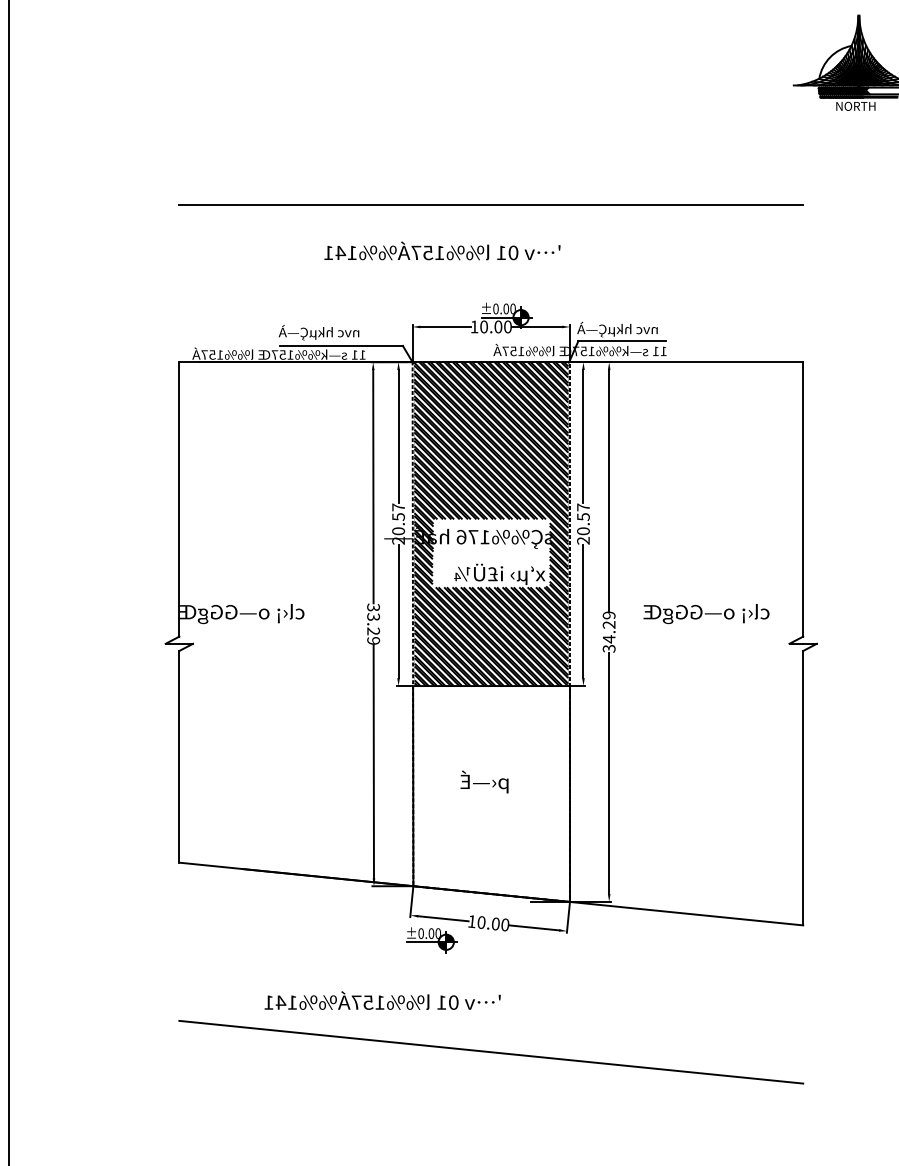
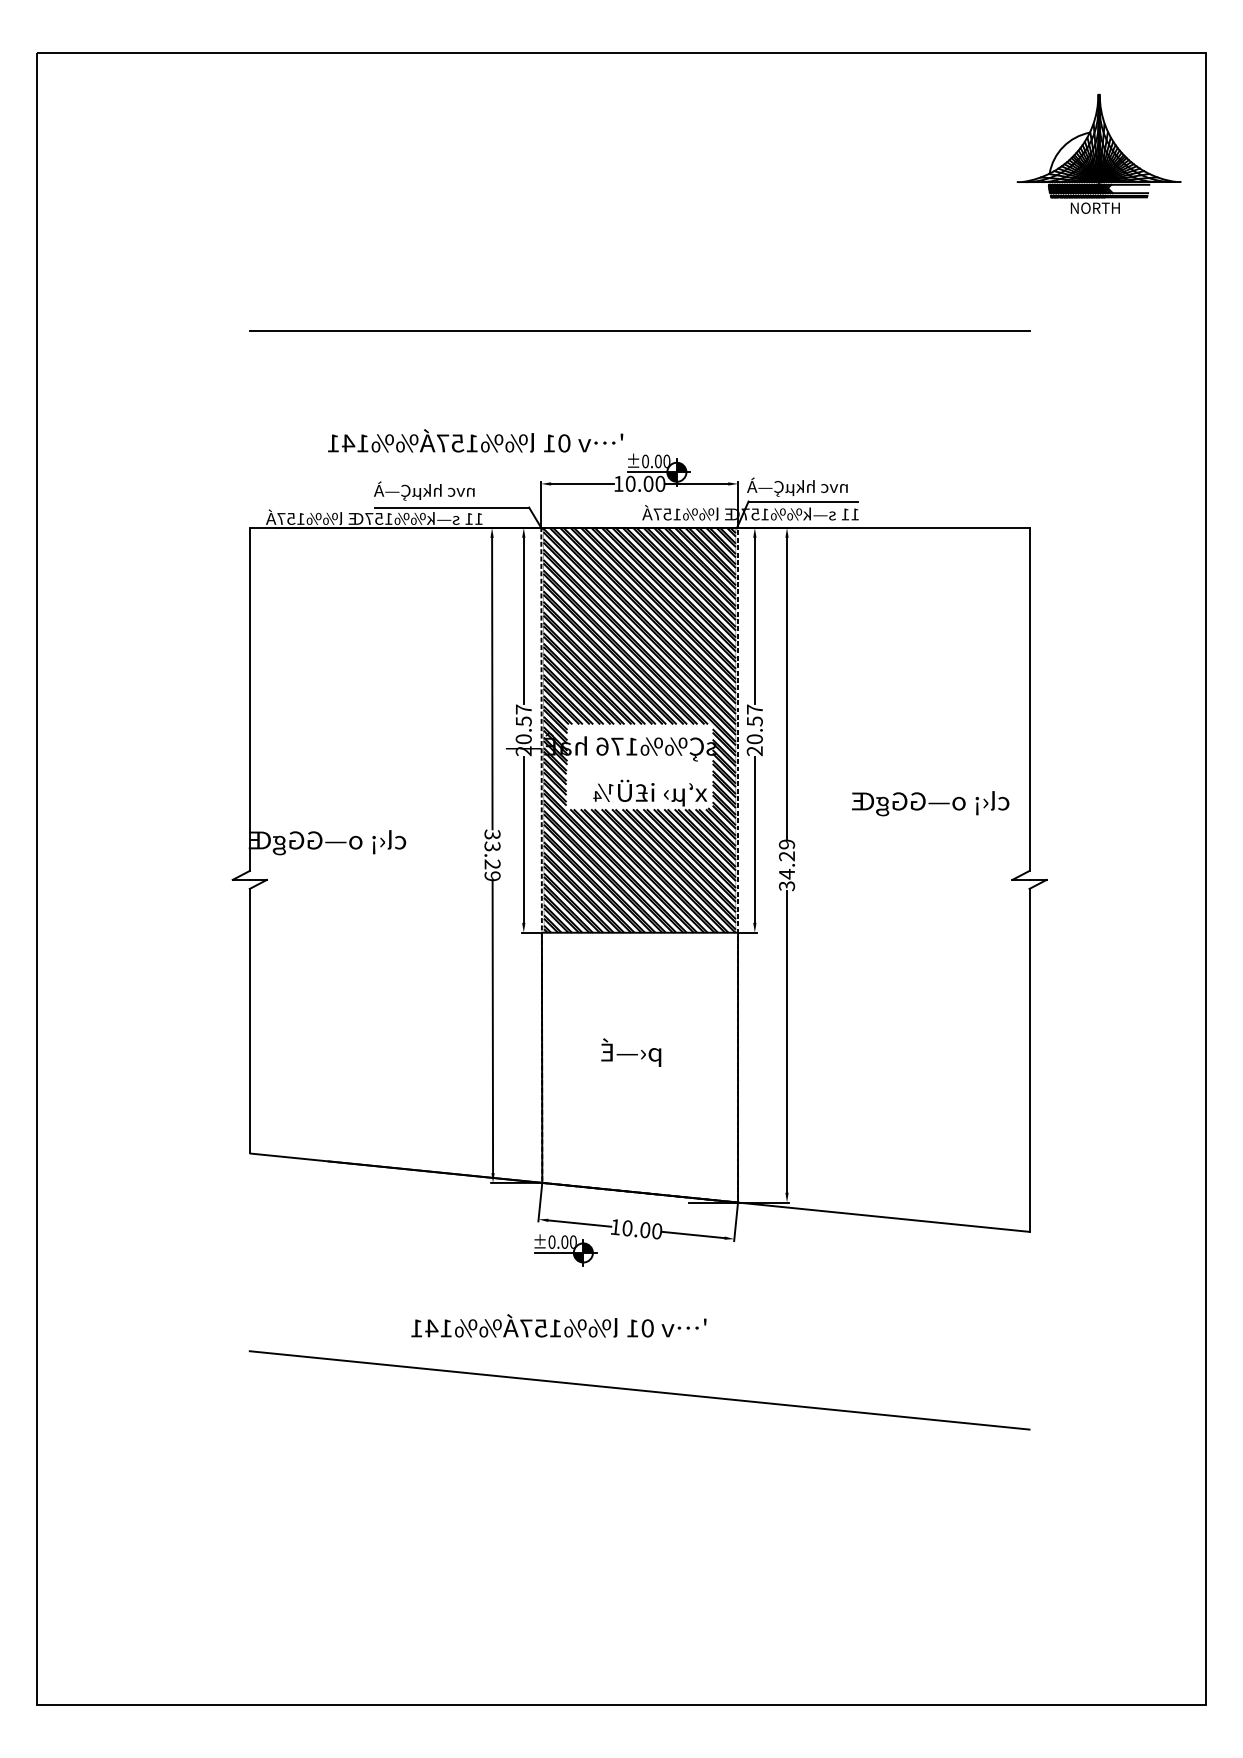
text: (442, 250) -> (475, 440), moved
text: (706, 613) -> (930, 803), moved
text: (382, 1000) -> (558, 1325), moved

